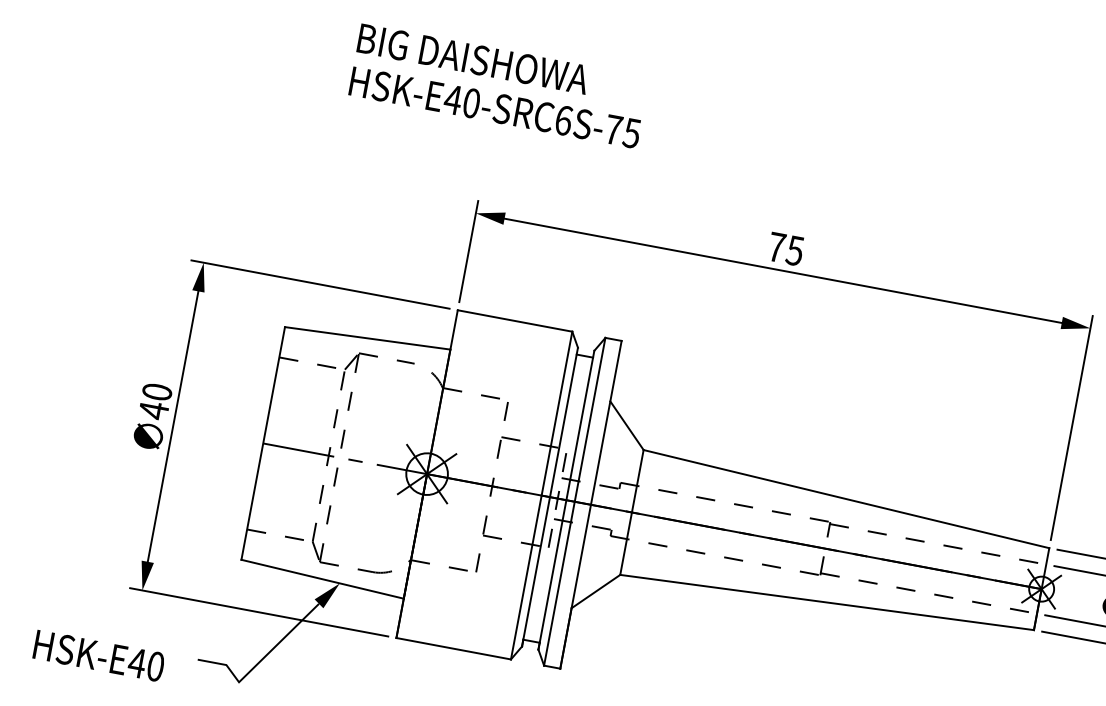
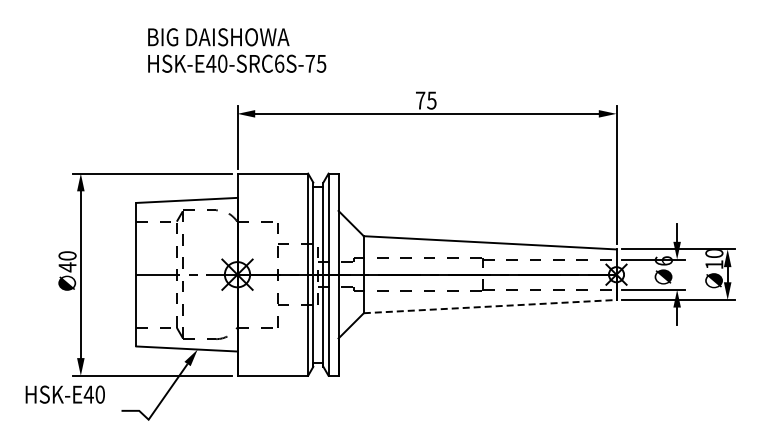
text: (499, 86) -> (237, 50), moved
line: (827, 602) -> (490, 306), solid -> dashed
text: (97, 655) -> (64, 394), moved

